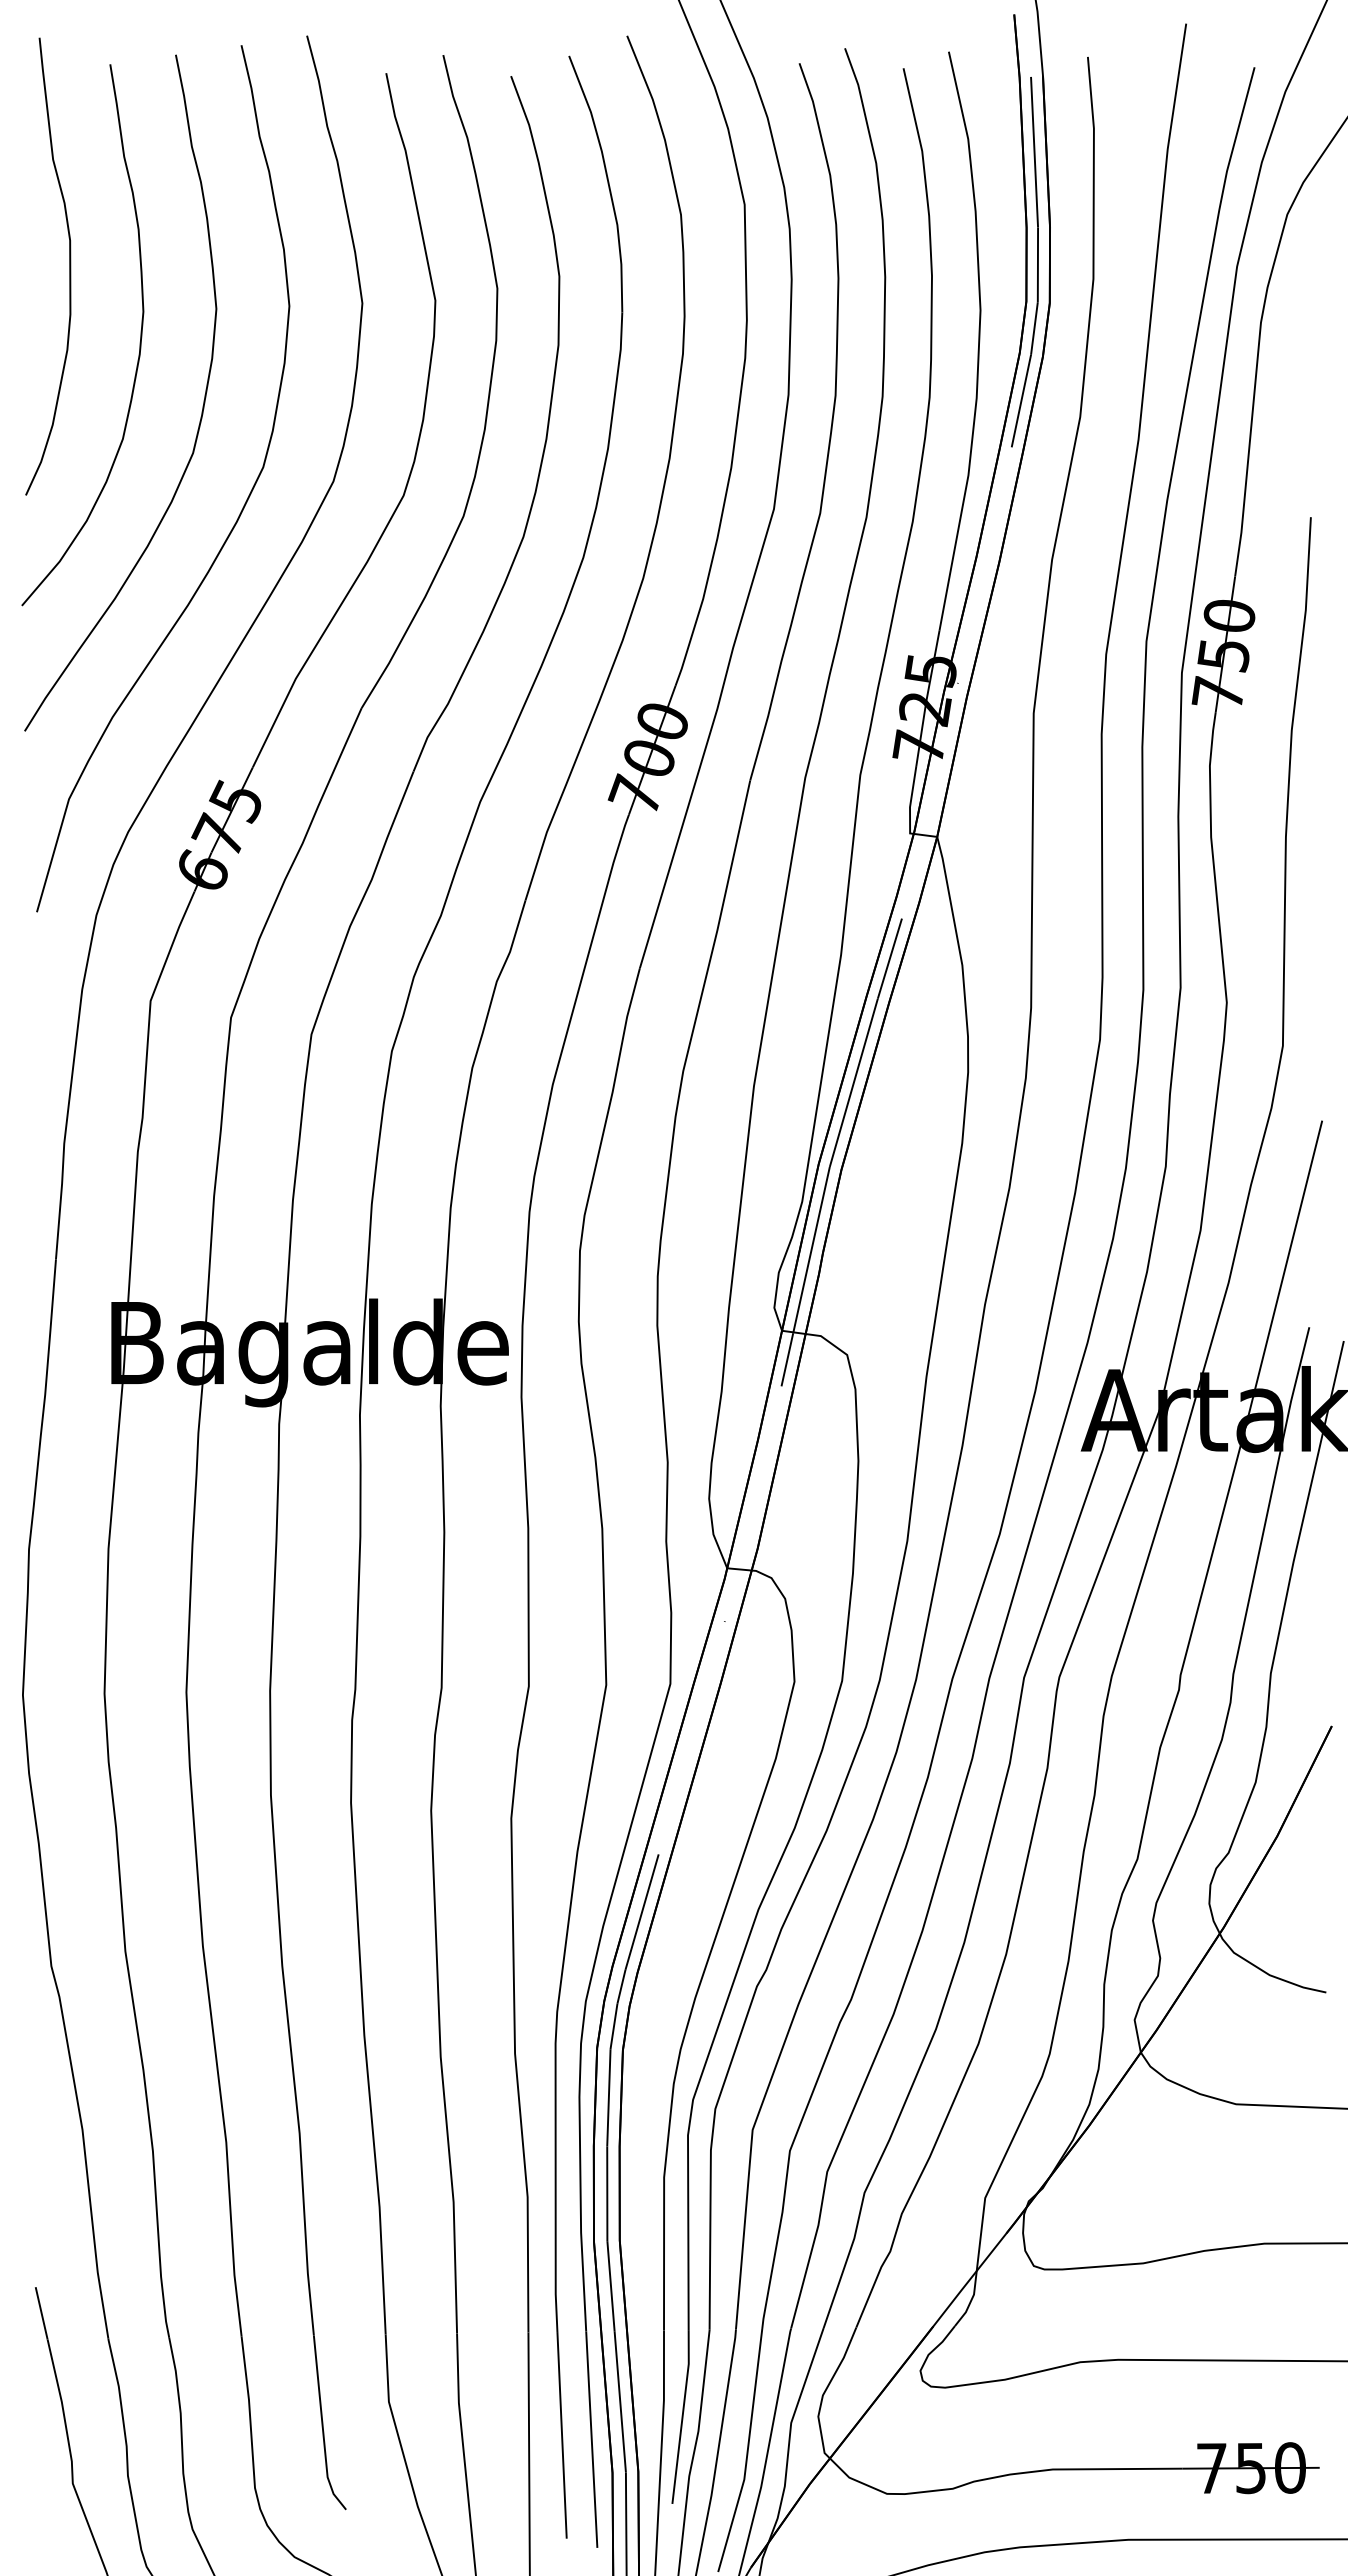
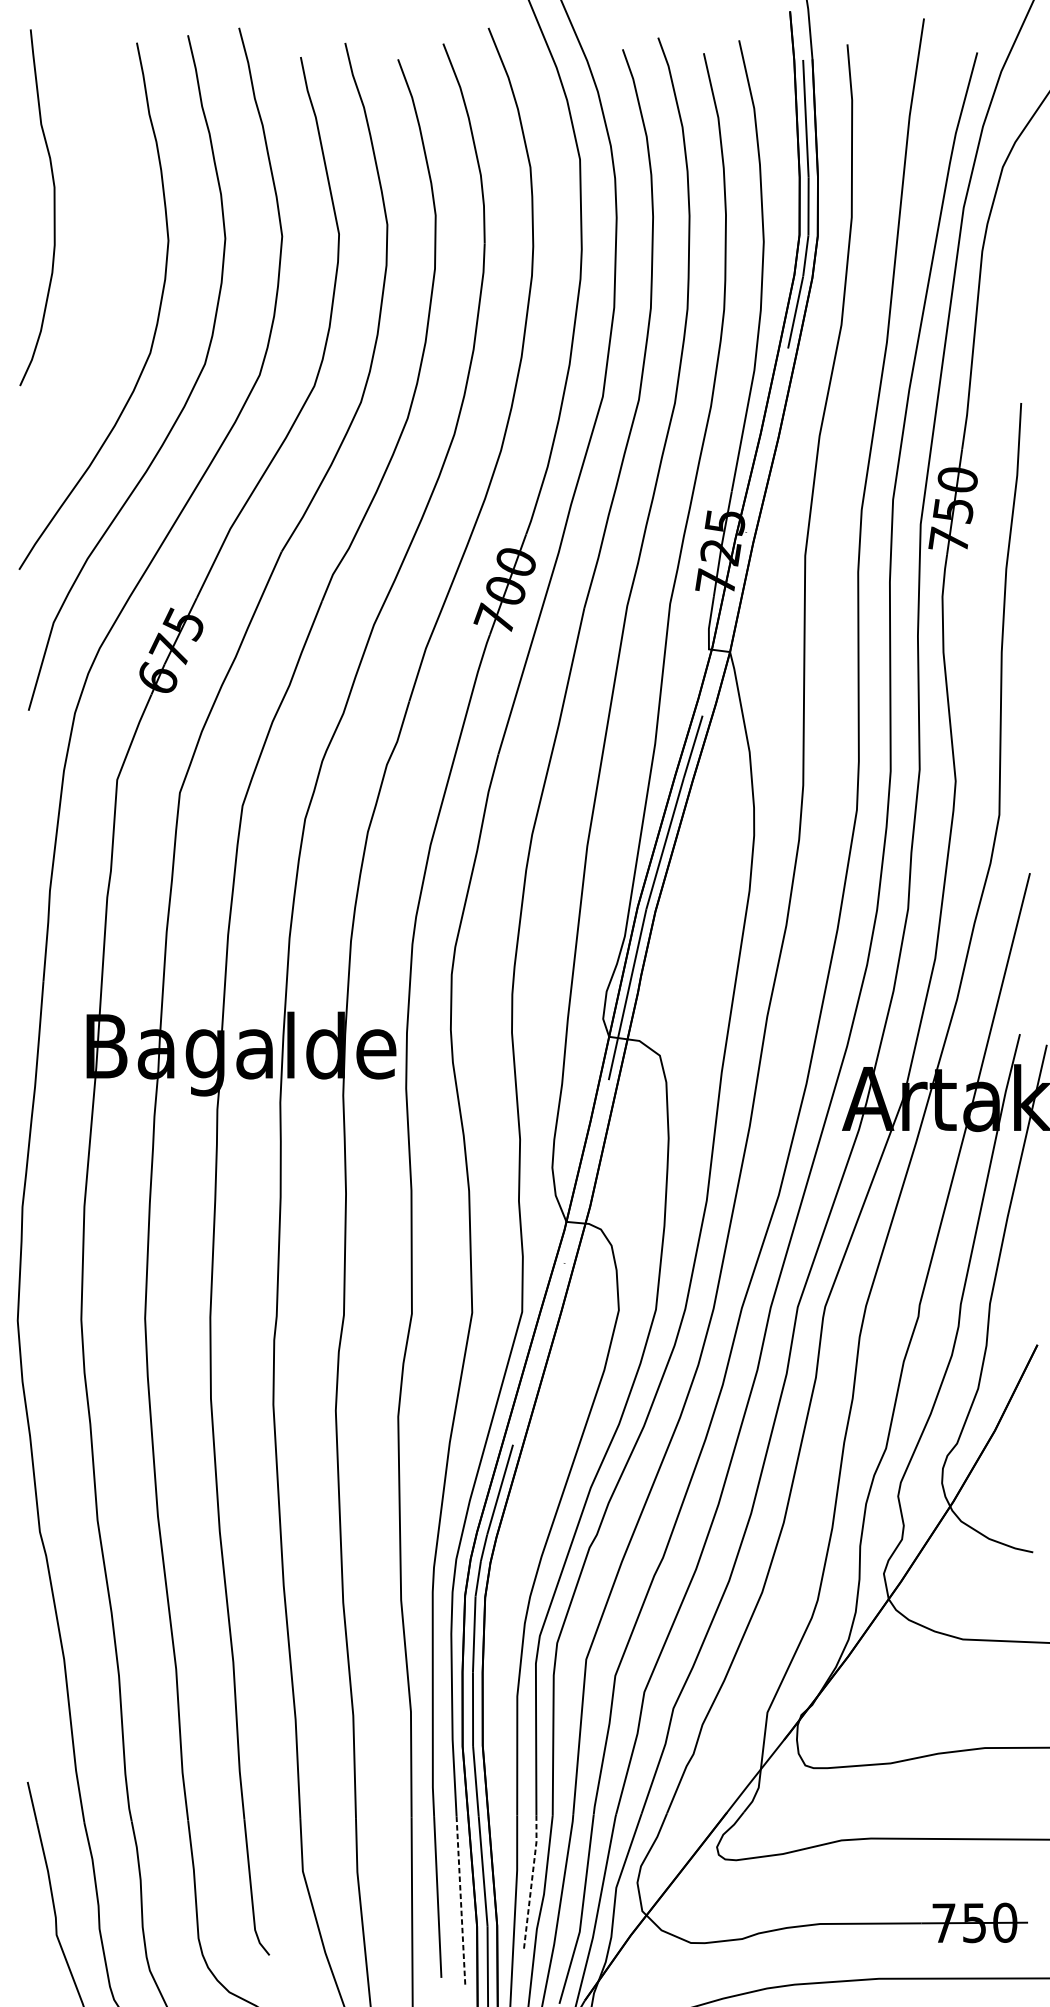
curve: (139, 342) -> (108, 266), removed
line: (682, 2416) -> (531, 1882), solid -> dashed
line: (591, 2440) -> (460, 1901), solid -> dashed

